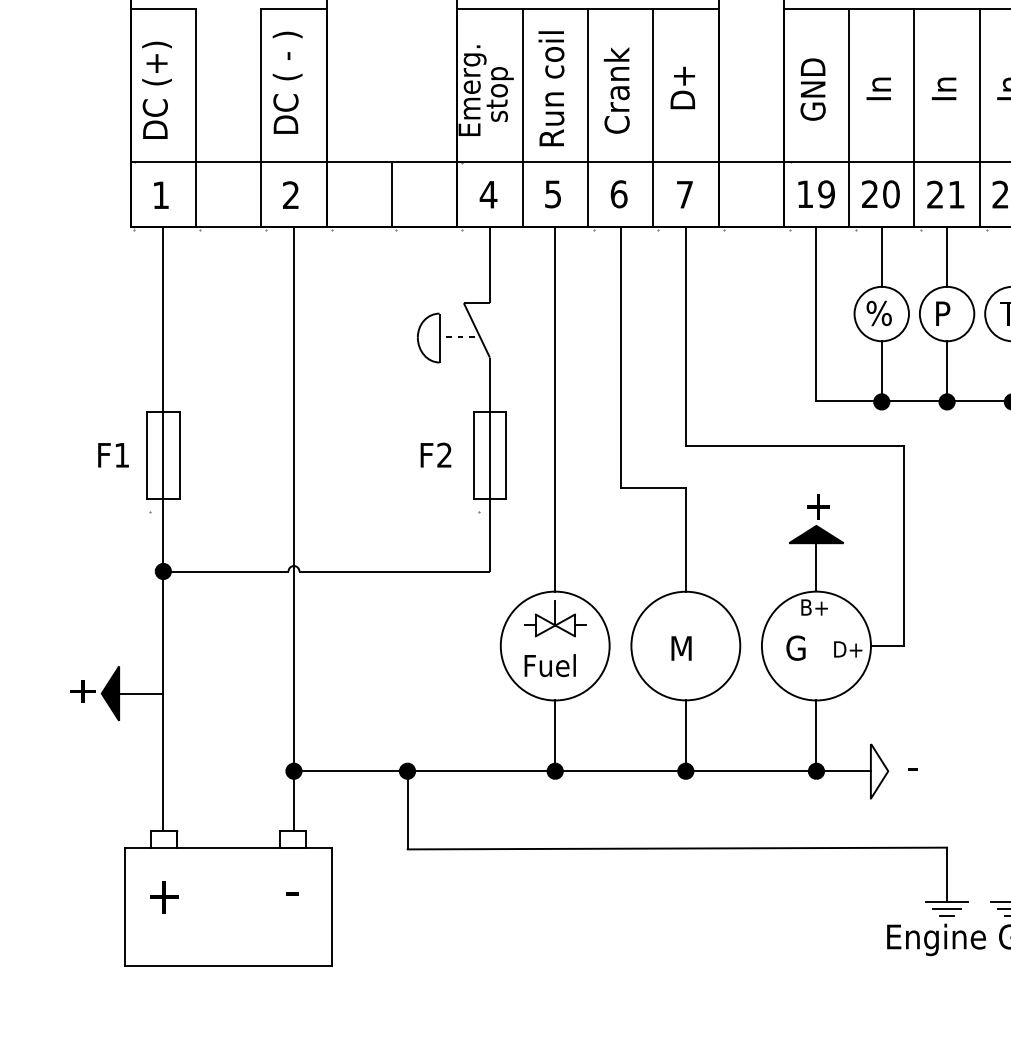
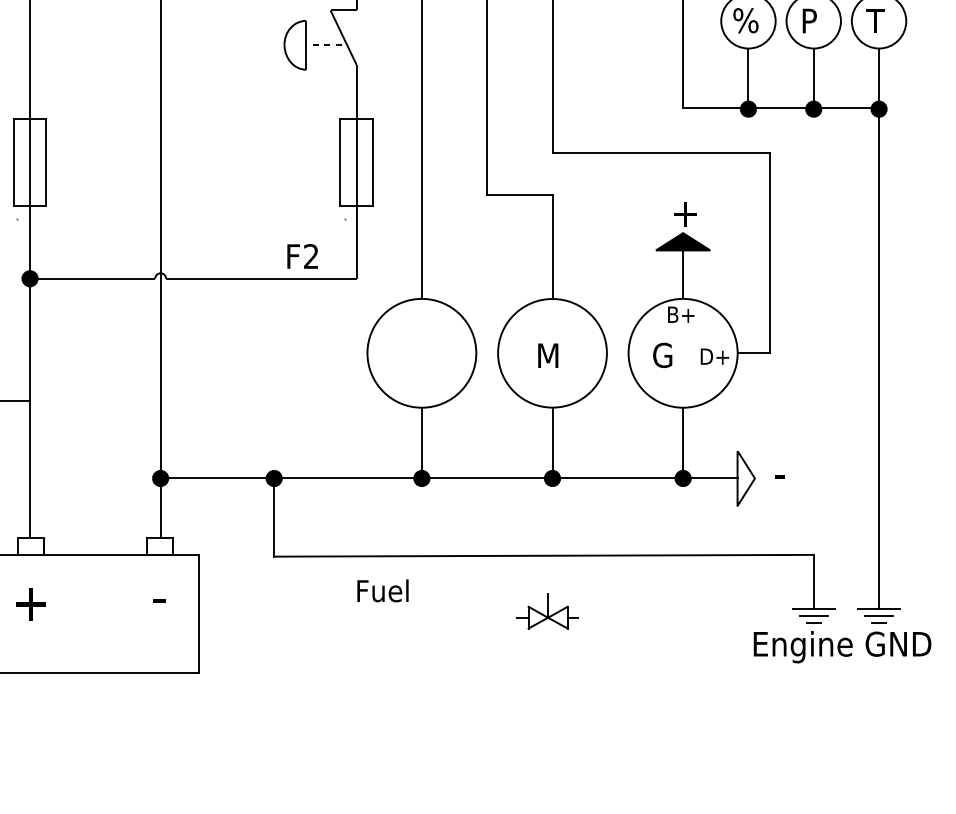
text: (435, 454) -> (302, 255), moved
part: (555, 618) -> (548, 610), moved
text: (549, 665) -> (382, 590), moved

